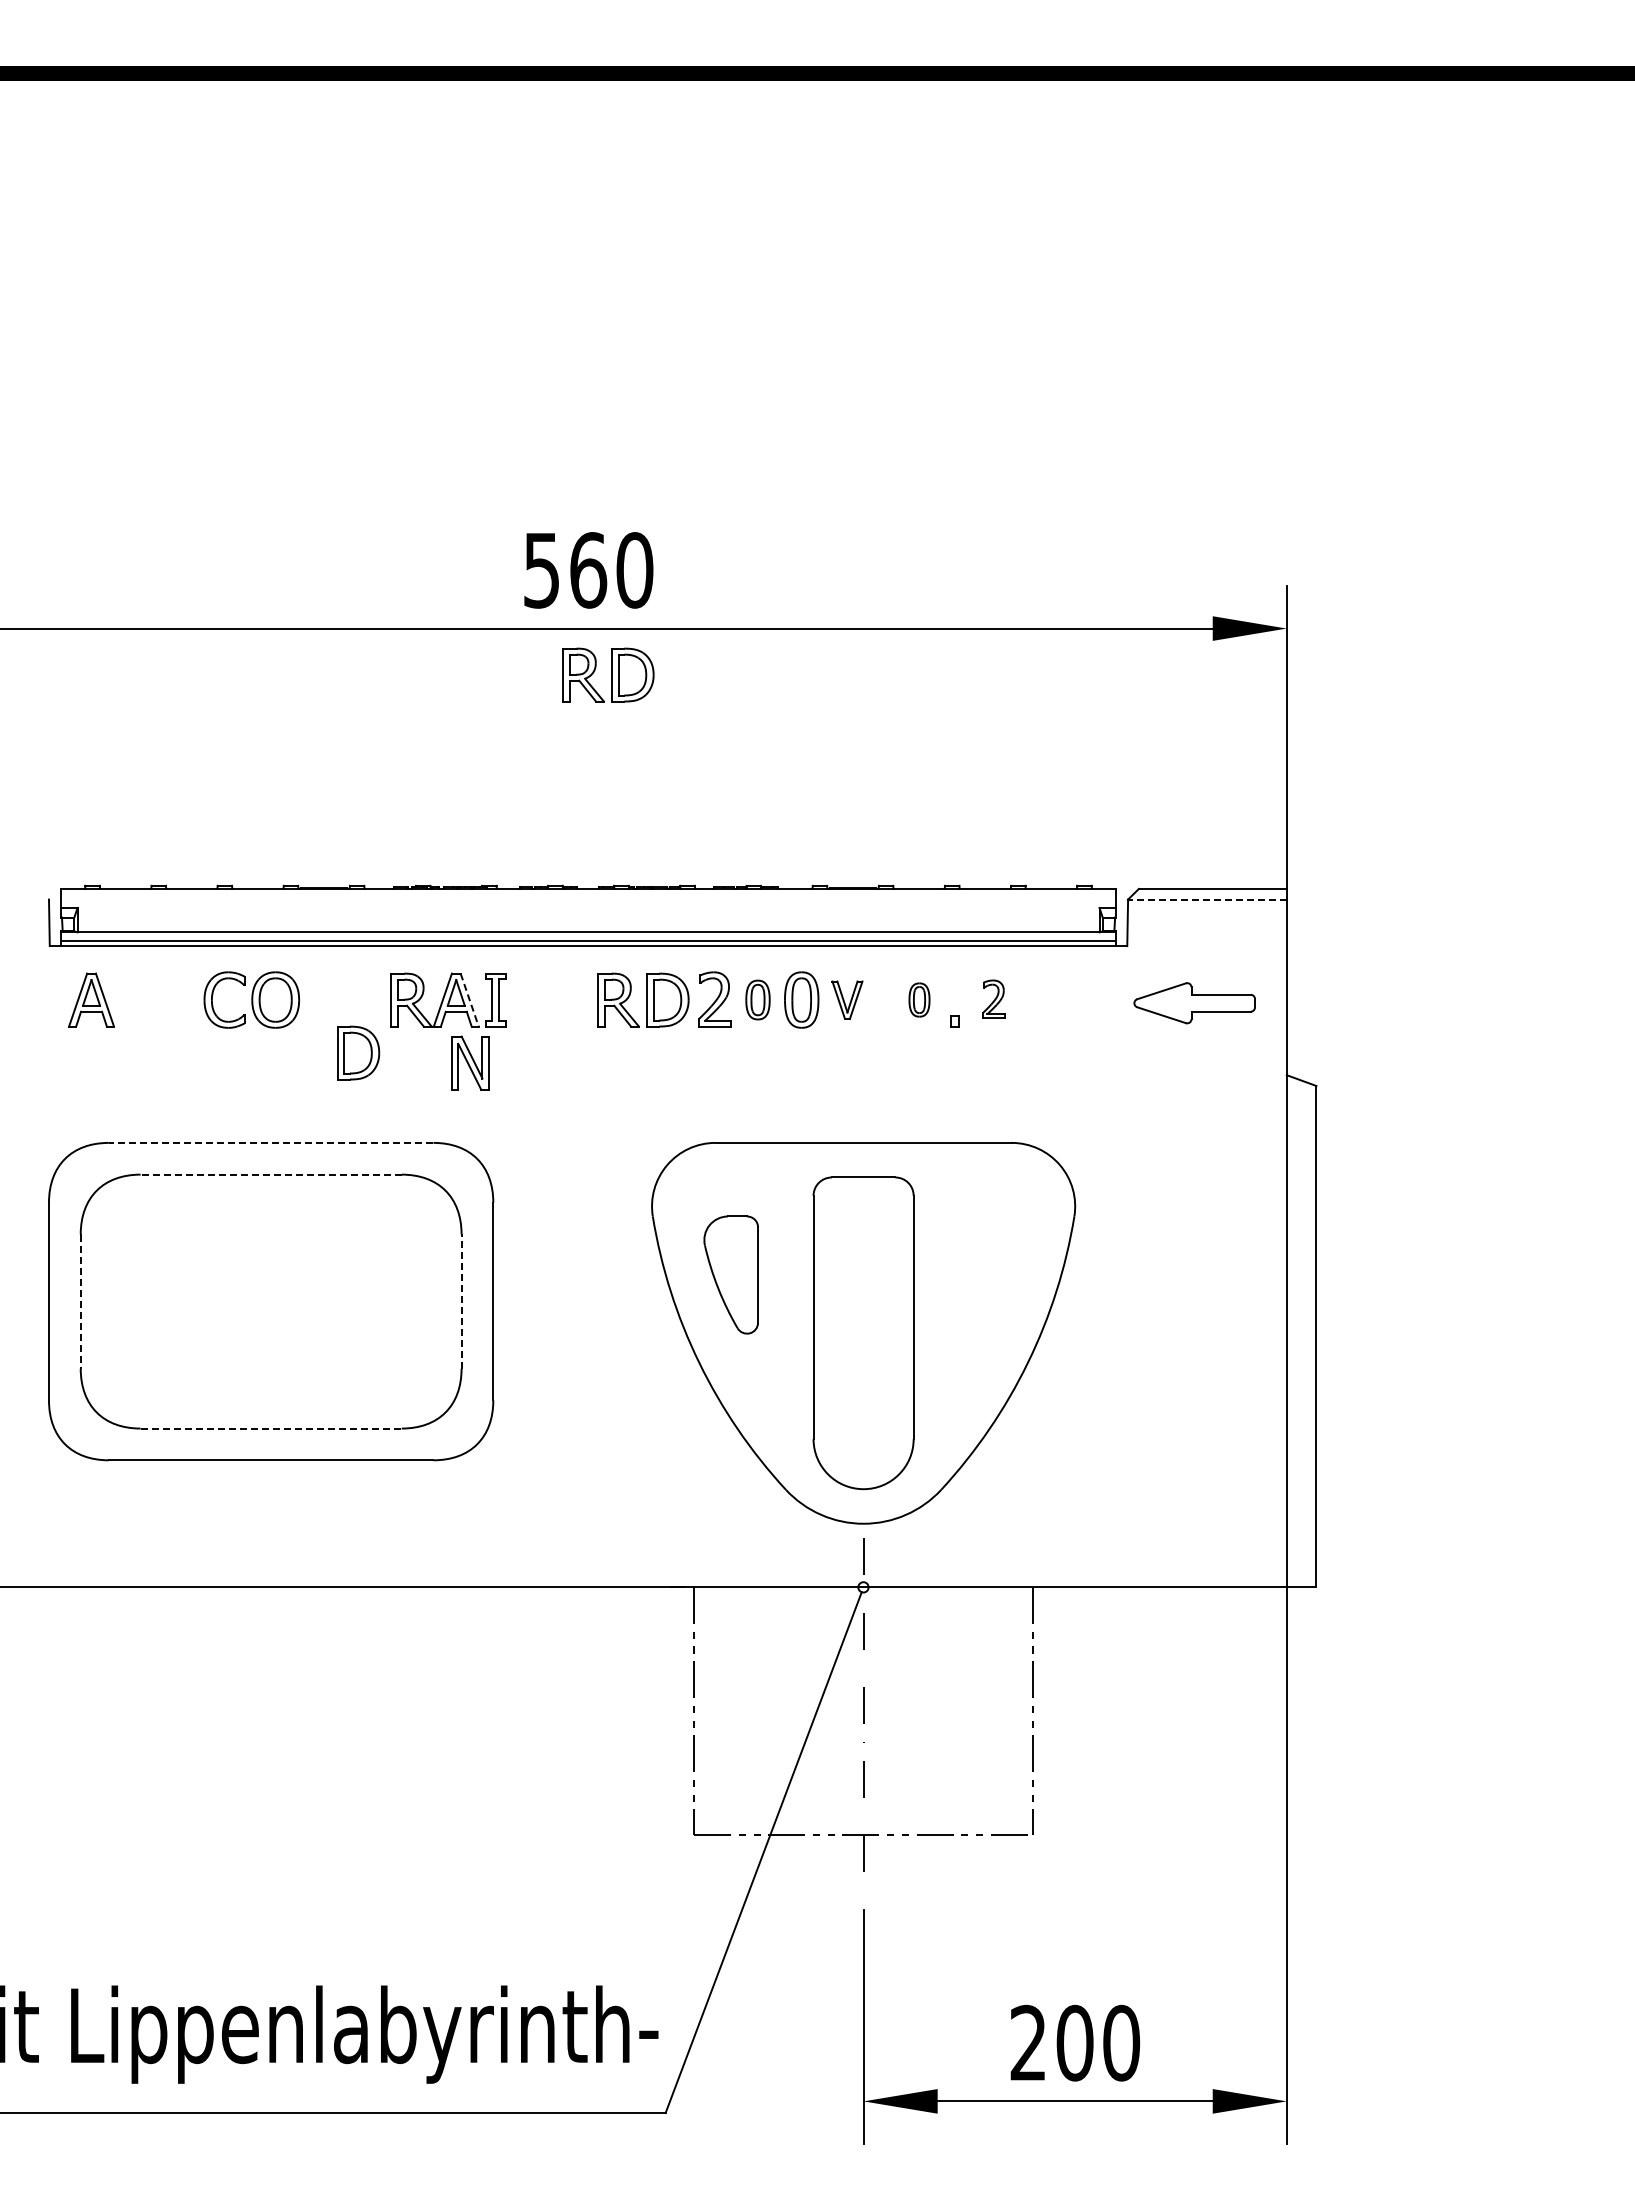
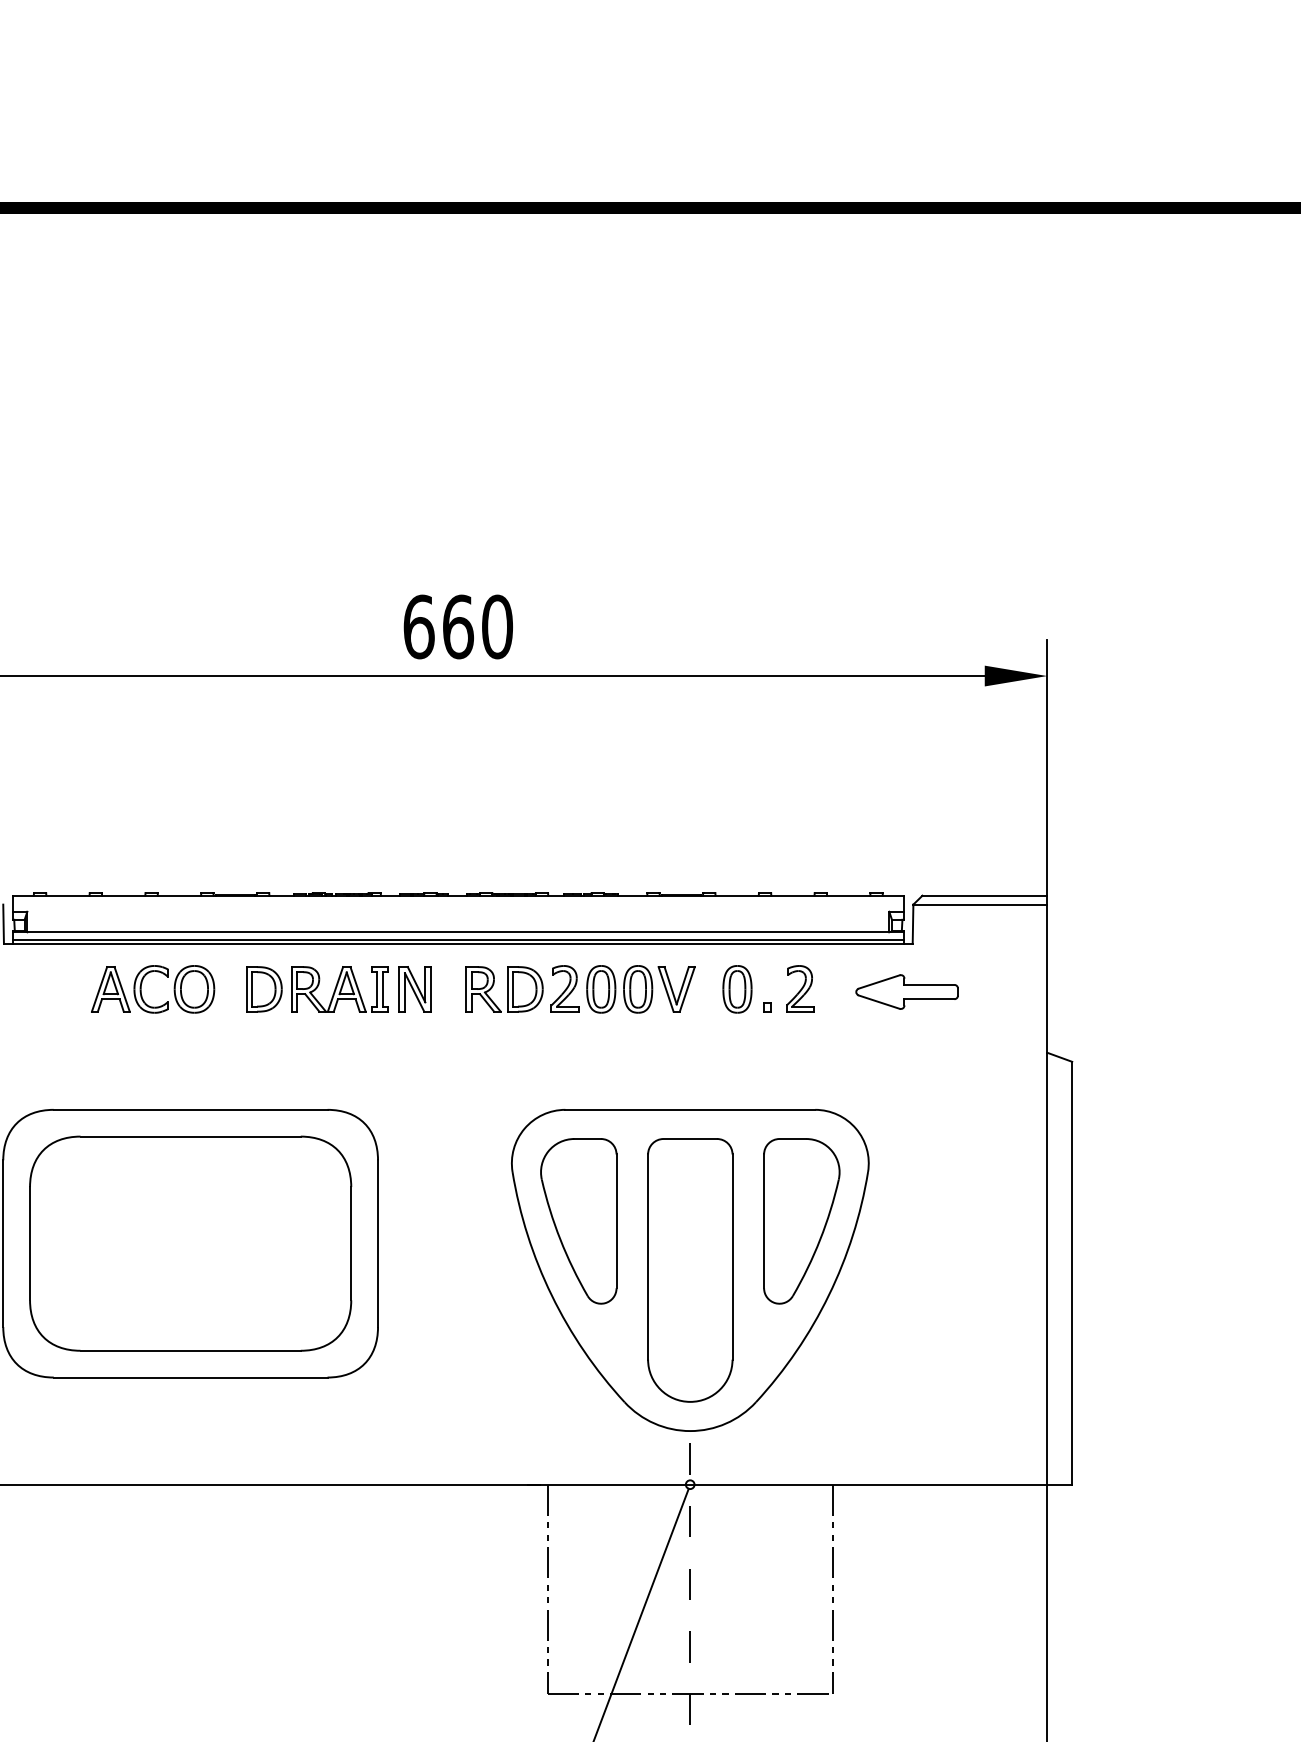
text: (542, 570) -> (419, 627), 560 -> 660
part: (608, 674) -> (475, 714), removed
line: (1206, 899) -> (979, 904), dashed -> solid
part: (91, 999) -> (110, 988), moved
part: (757, 999) -> (600, 988), size x1.43
part: (847, 999) -> (676, 988), size x1.43
part: (919, 999) -> (737, 988), size x1.67
part: (993, 999) -> (799, 988), size x1.43
line: (469, 1000) -> (357, 989), dashed -> solid
part: (1194, 1003) -> (906, 992), moved
part: (358, 1052) -> (264, 988), moved
part: (470, 1062) -> (415, 988), moved
line: (270, 1142) -> (190, 1109), dashed -> solid
line: (271, 1174) -> (190, 1136), dashed -> solid
part: (730, 1274) -> (578, 1220), size x1.67
part: (995, 1274) -> (801, 1220), added
line: (461, 1301) -> (351, 1243), dashed -> solid
line: (80, 1302) -> (29, 1244), dashed -> solid
line: (271, 1428) -> (190, 1350), dashed -> solid

